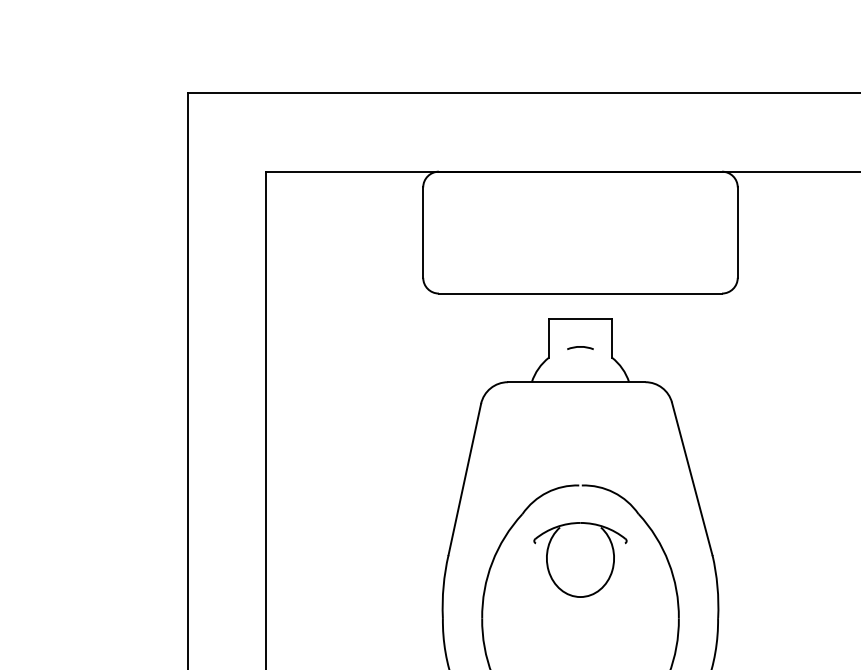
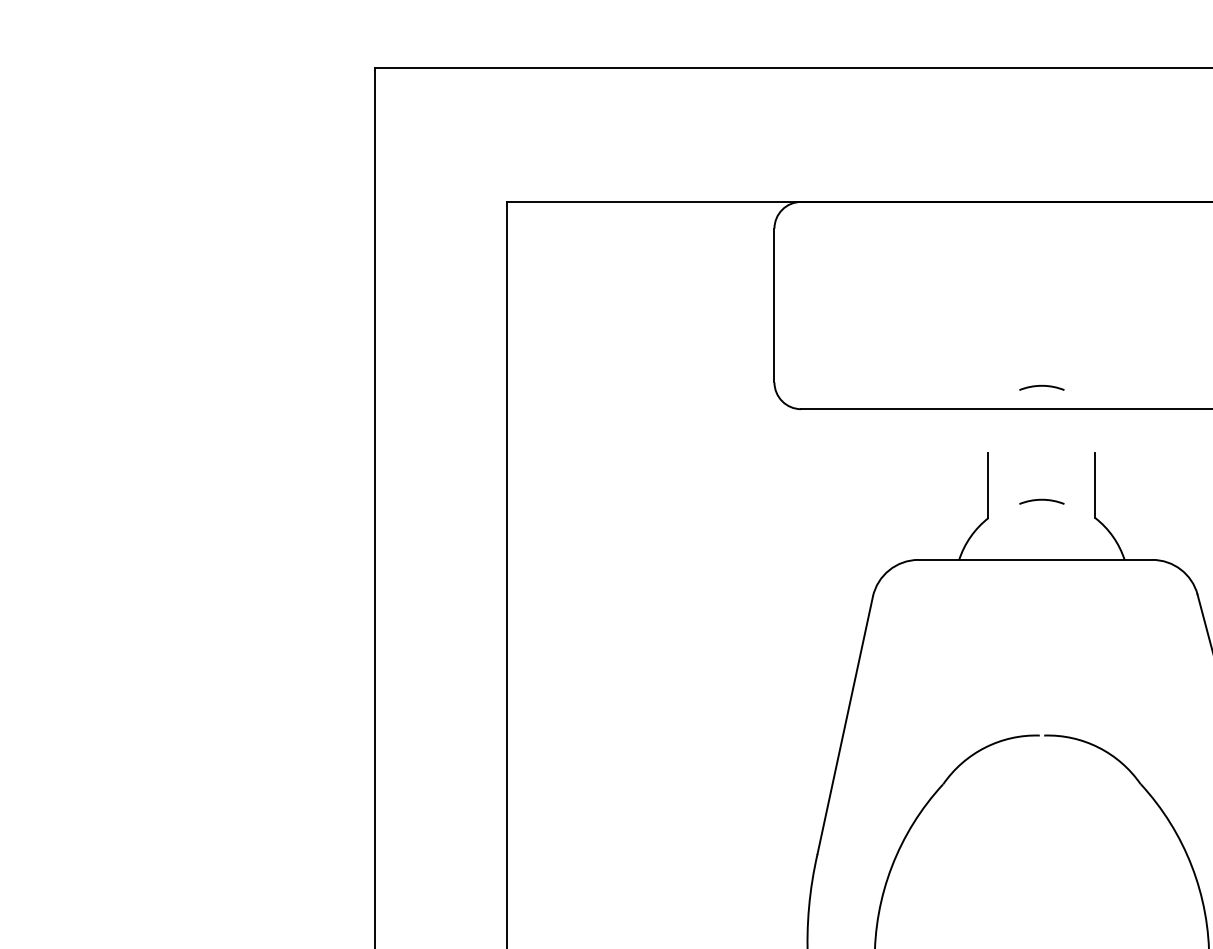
line: (580, 280) -> (1041, 386), added
line: (580, 319) -> (1041, 453), removed
part: (580, 559) -> (1041, 861), removed

